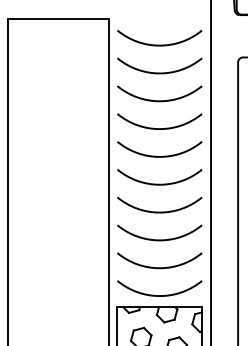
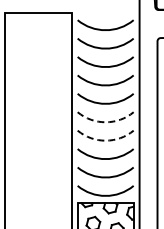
arc: (159, 185) -> (105, 122), solid -> dashed
arc: (159, 212) -> (105, 140), solid -> dashed

